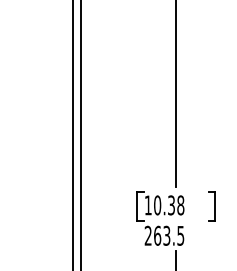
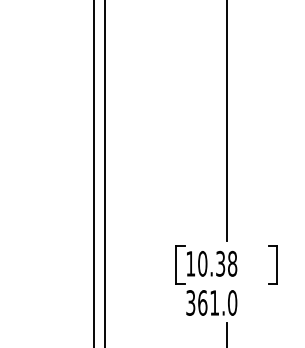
text: (164, 235) -> (211, 302), 263.5 -> 361.0

